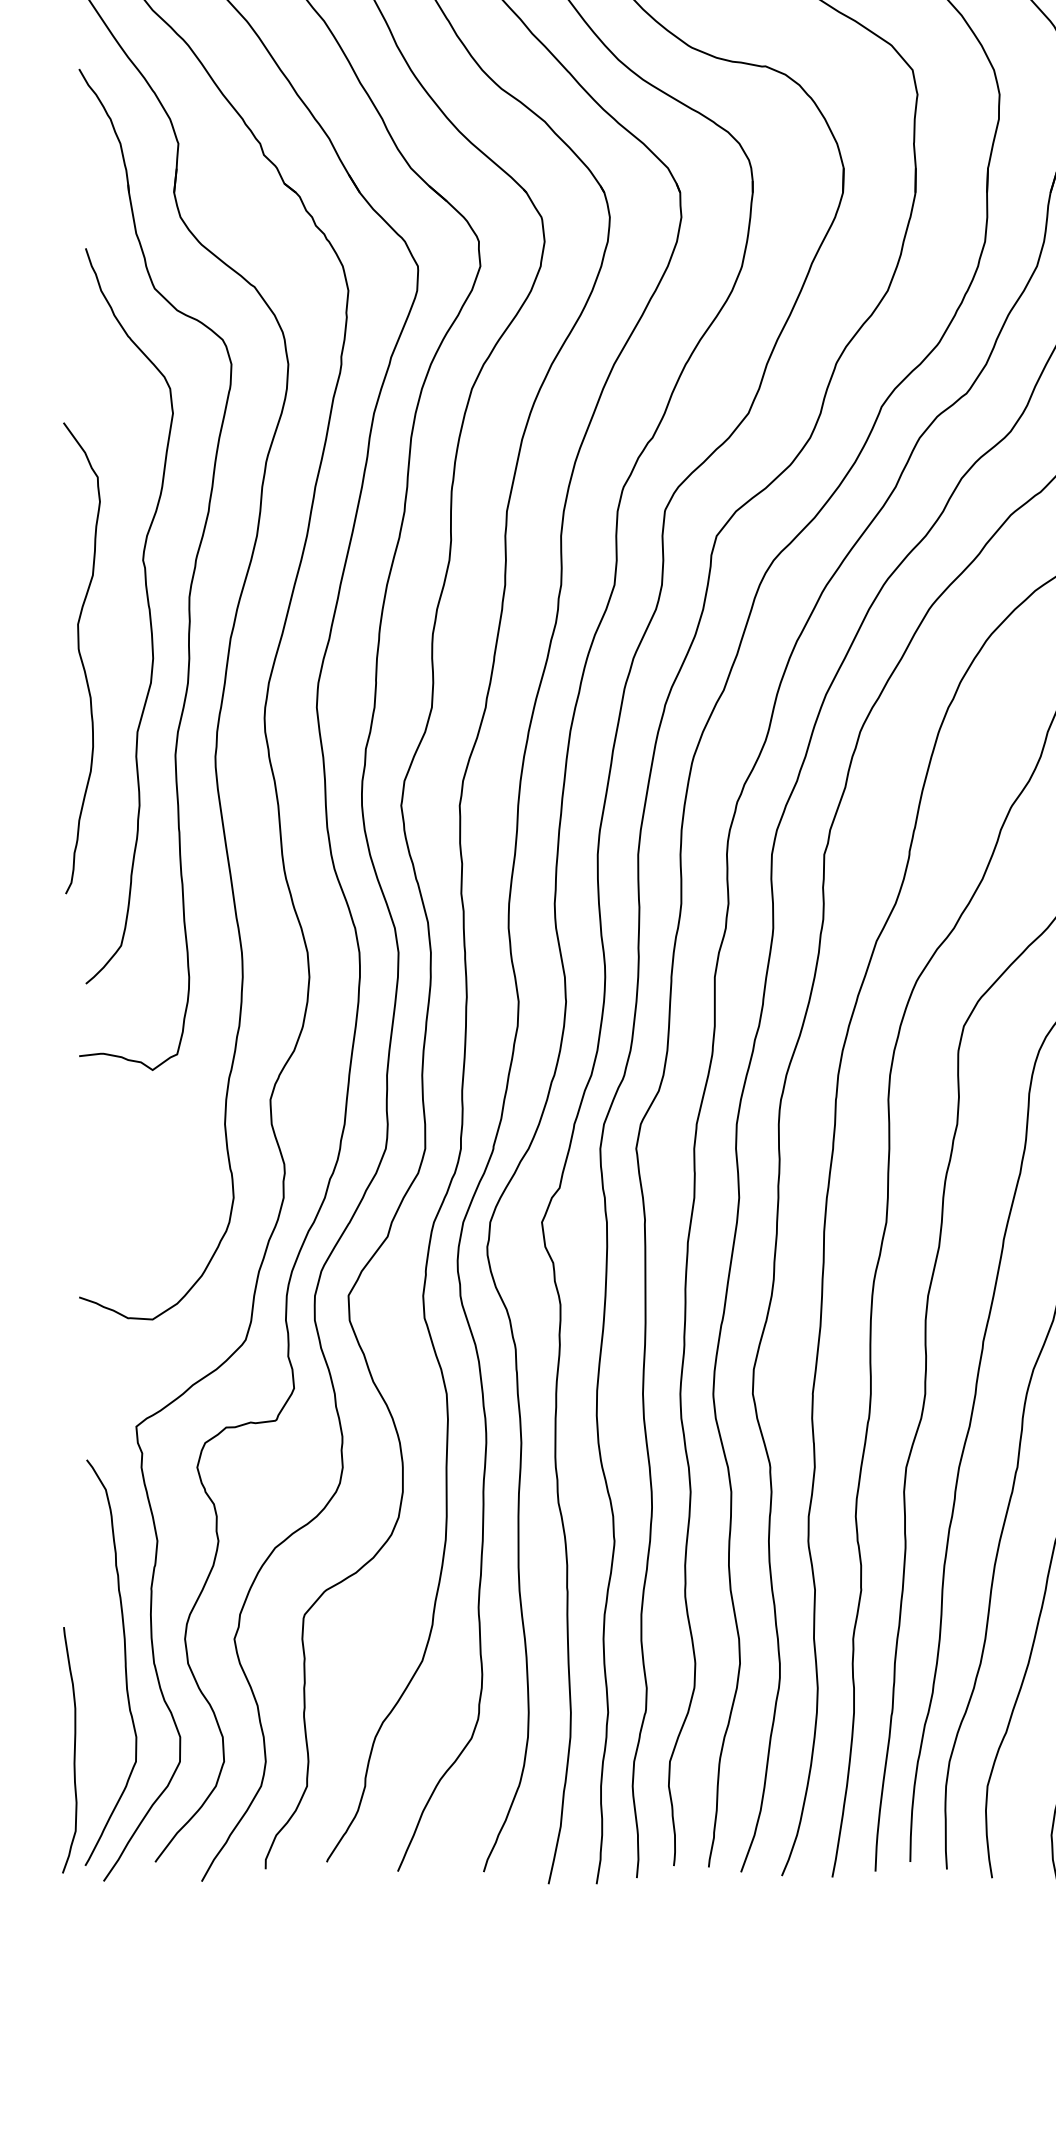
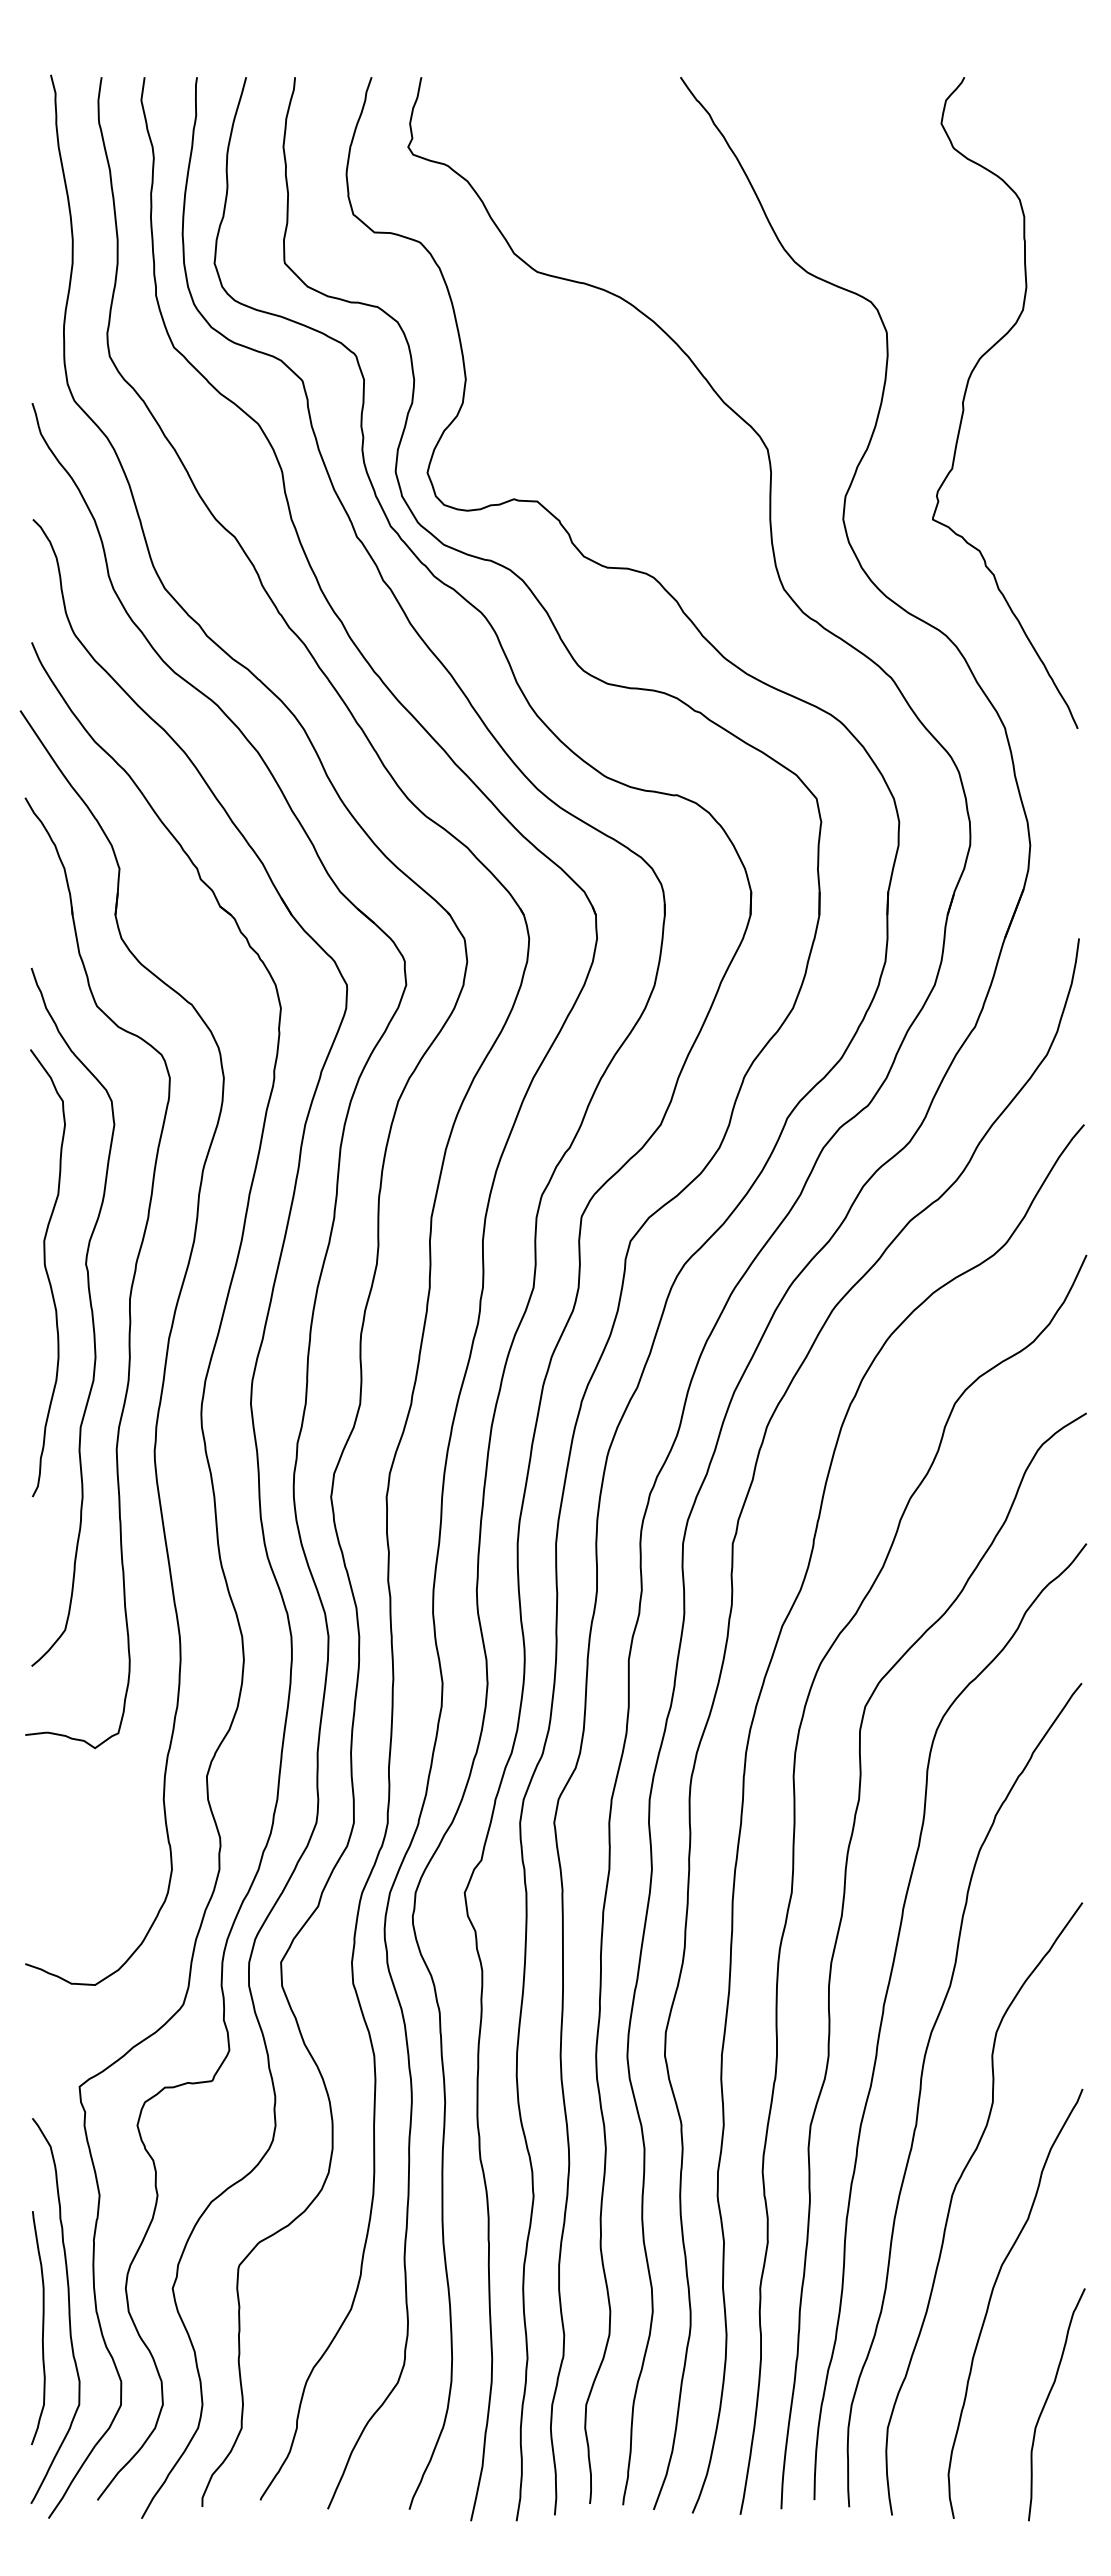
curve: (81, 658) -> (47, 1273), moved
curve: (74, 1750) -> (42, 2328), moved

